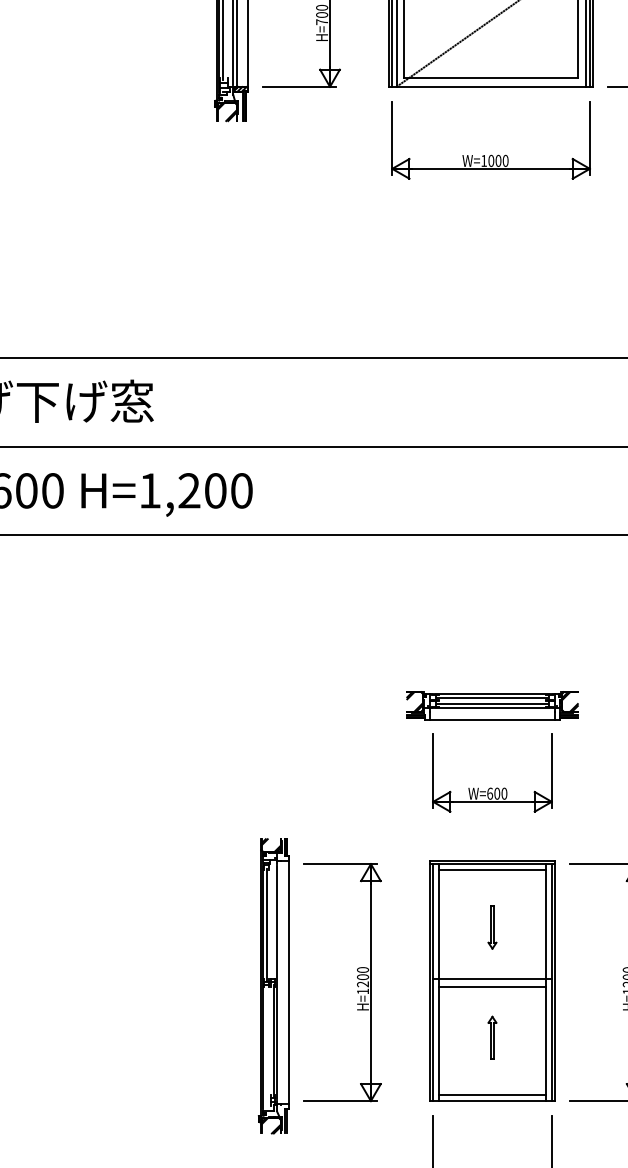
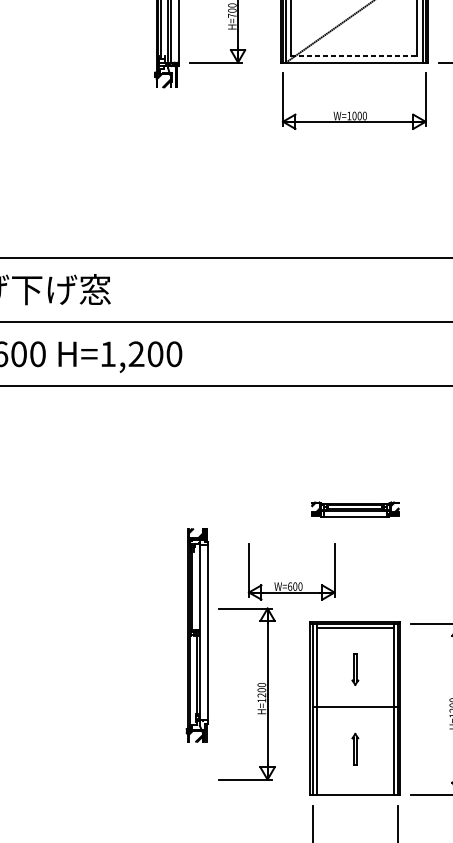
line: (491, 77) -> (354, 55), solid -> dashed
part: (492, 705) -> (355, 509), size x0.7
part: (491, 787) -> (291, 582), moved
part: (357, 982) -> (257, 694), moved
part: (273, 986) -> (197, 635), moved
line: (492, 986) -> (355, 712), removed
line: (492, 1095) -> (355, 790), removed

